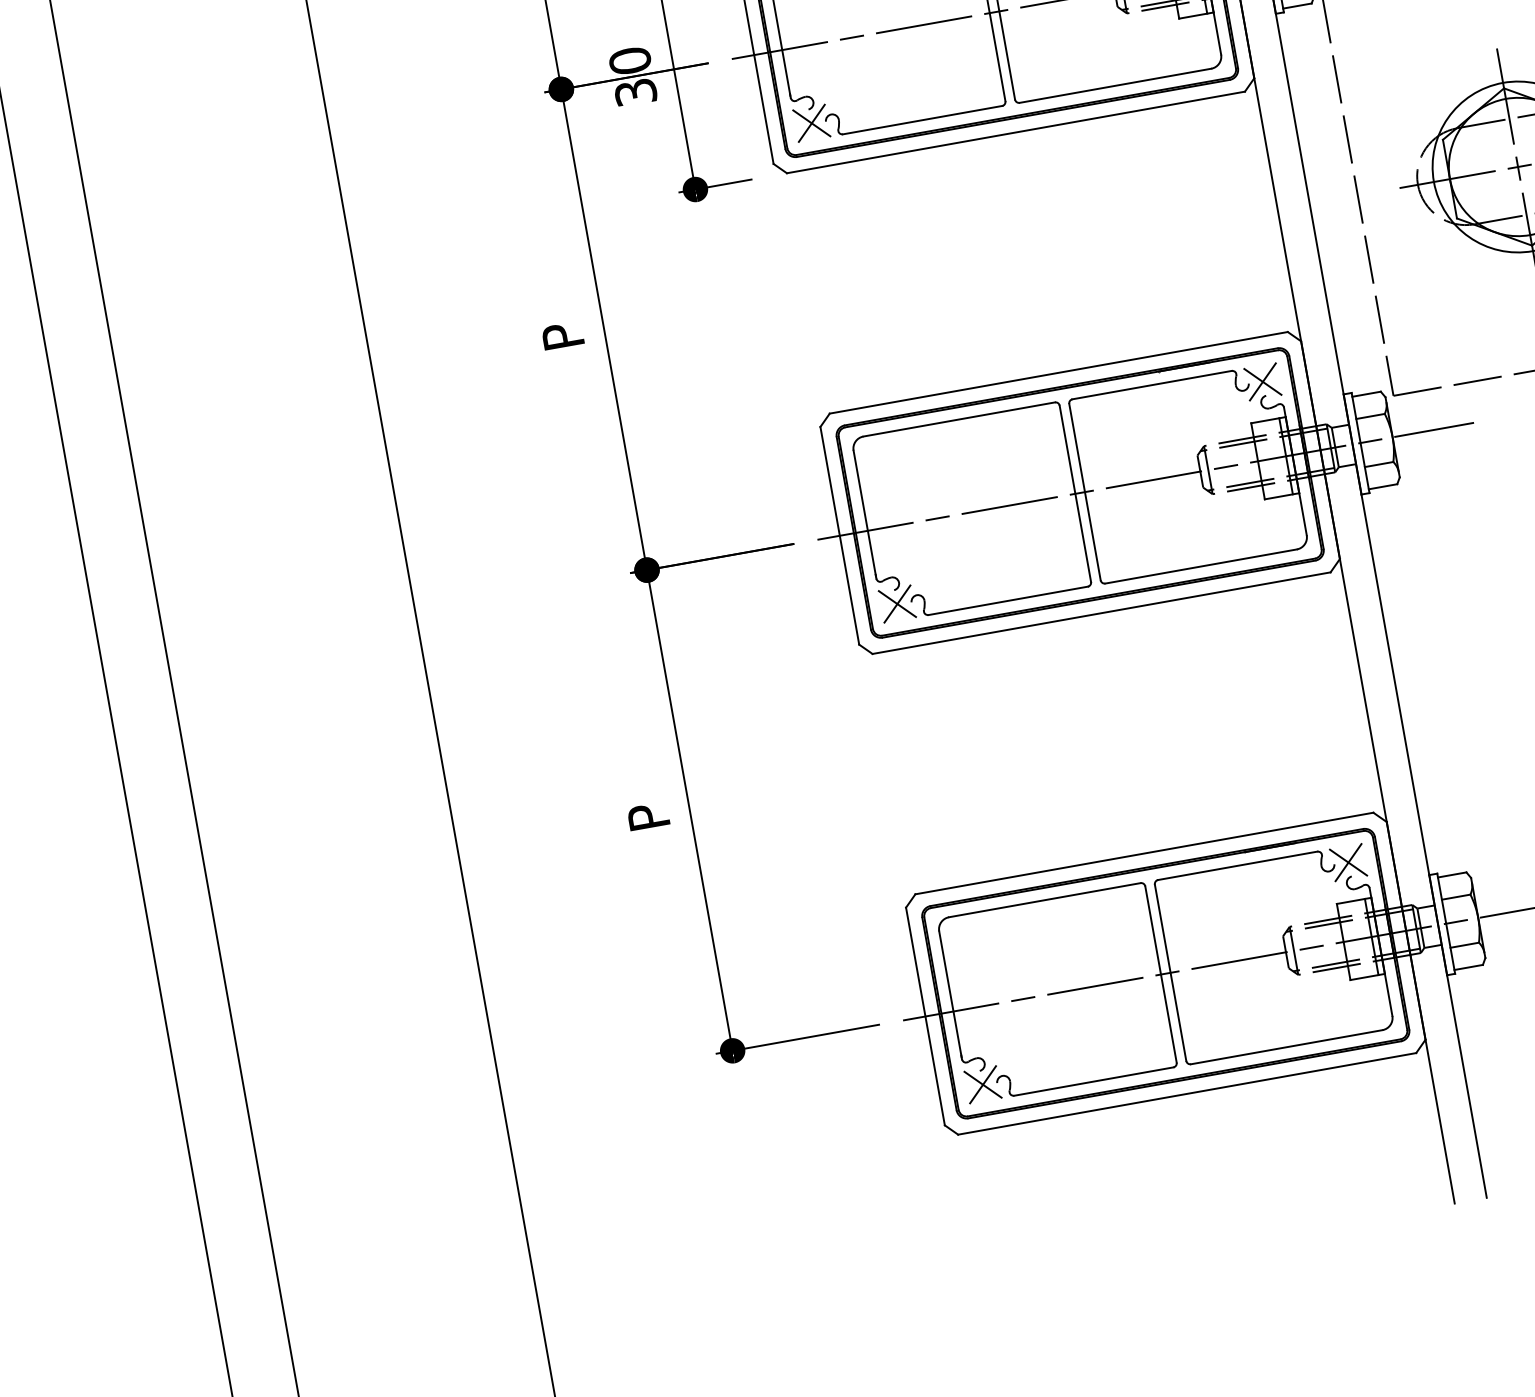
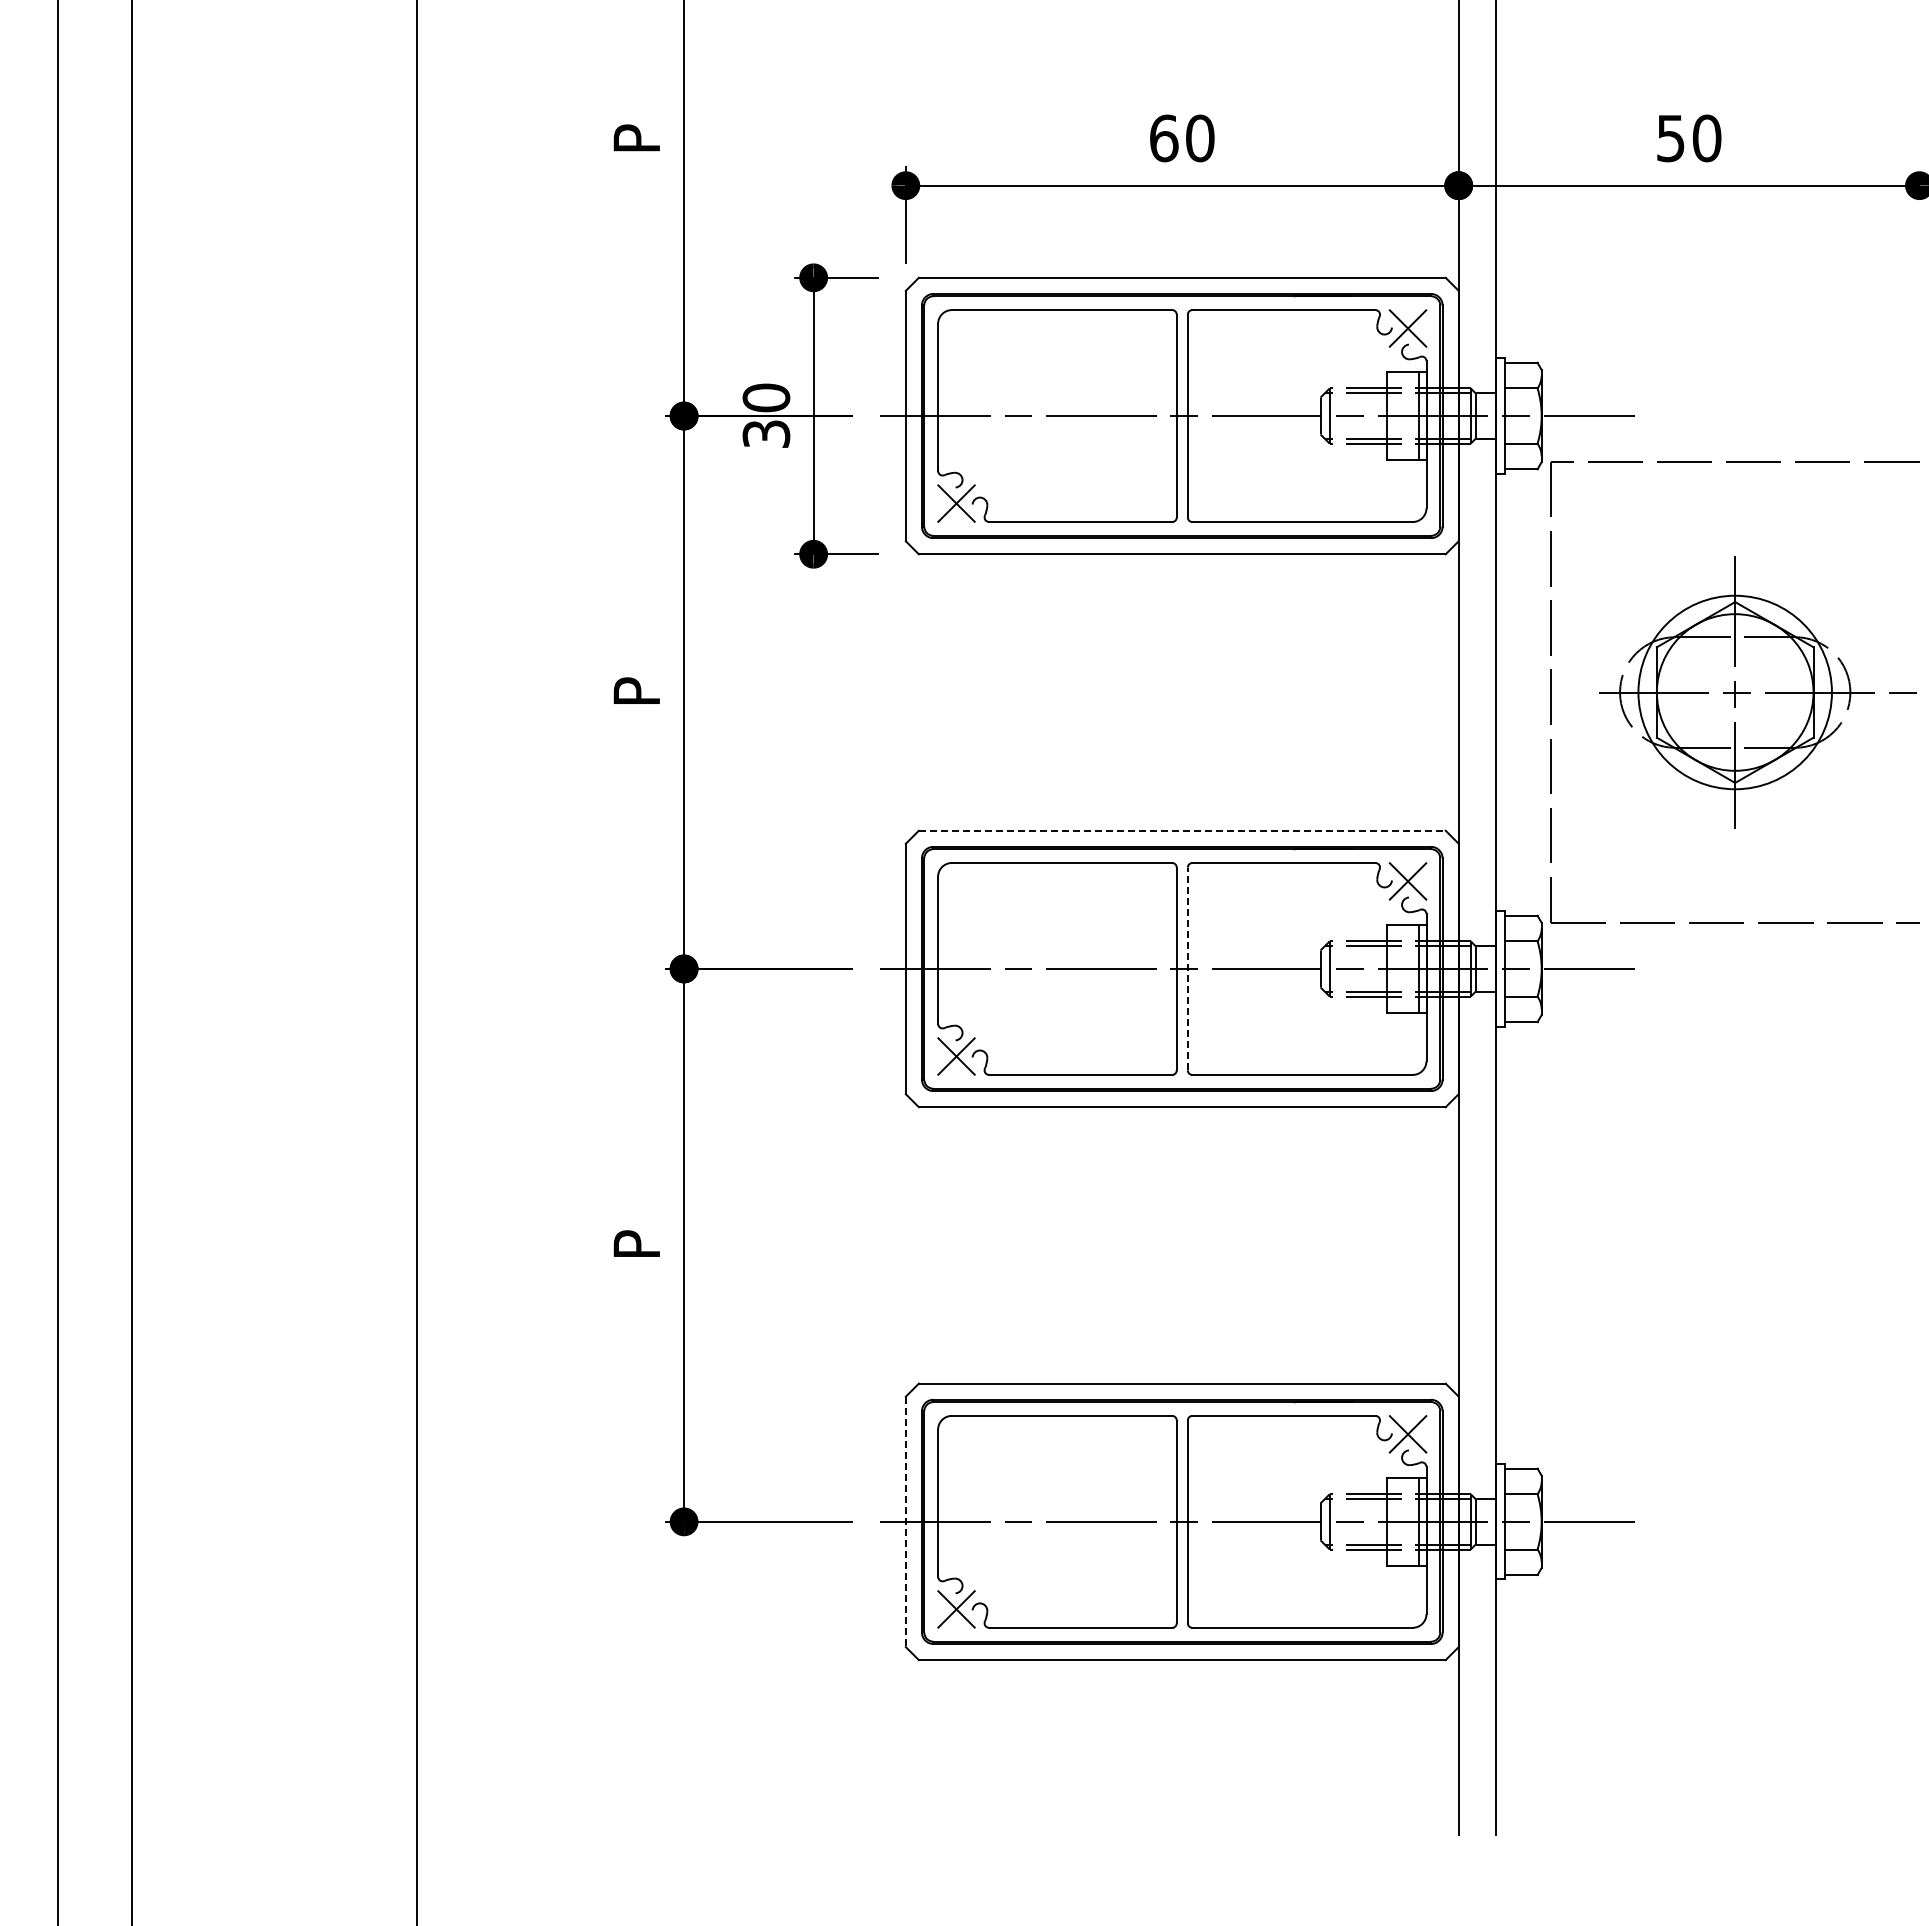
line: (1058, 372) -> (1182, 830), solid -> dashed
line: (1084, 491) -> (1187, 968), solid -> dashed
line: (925, 1017) -> (905, 1522), solid -> dashed

